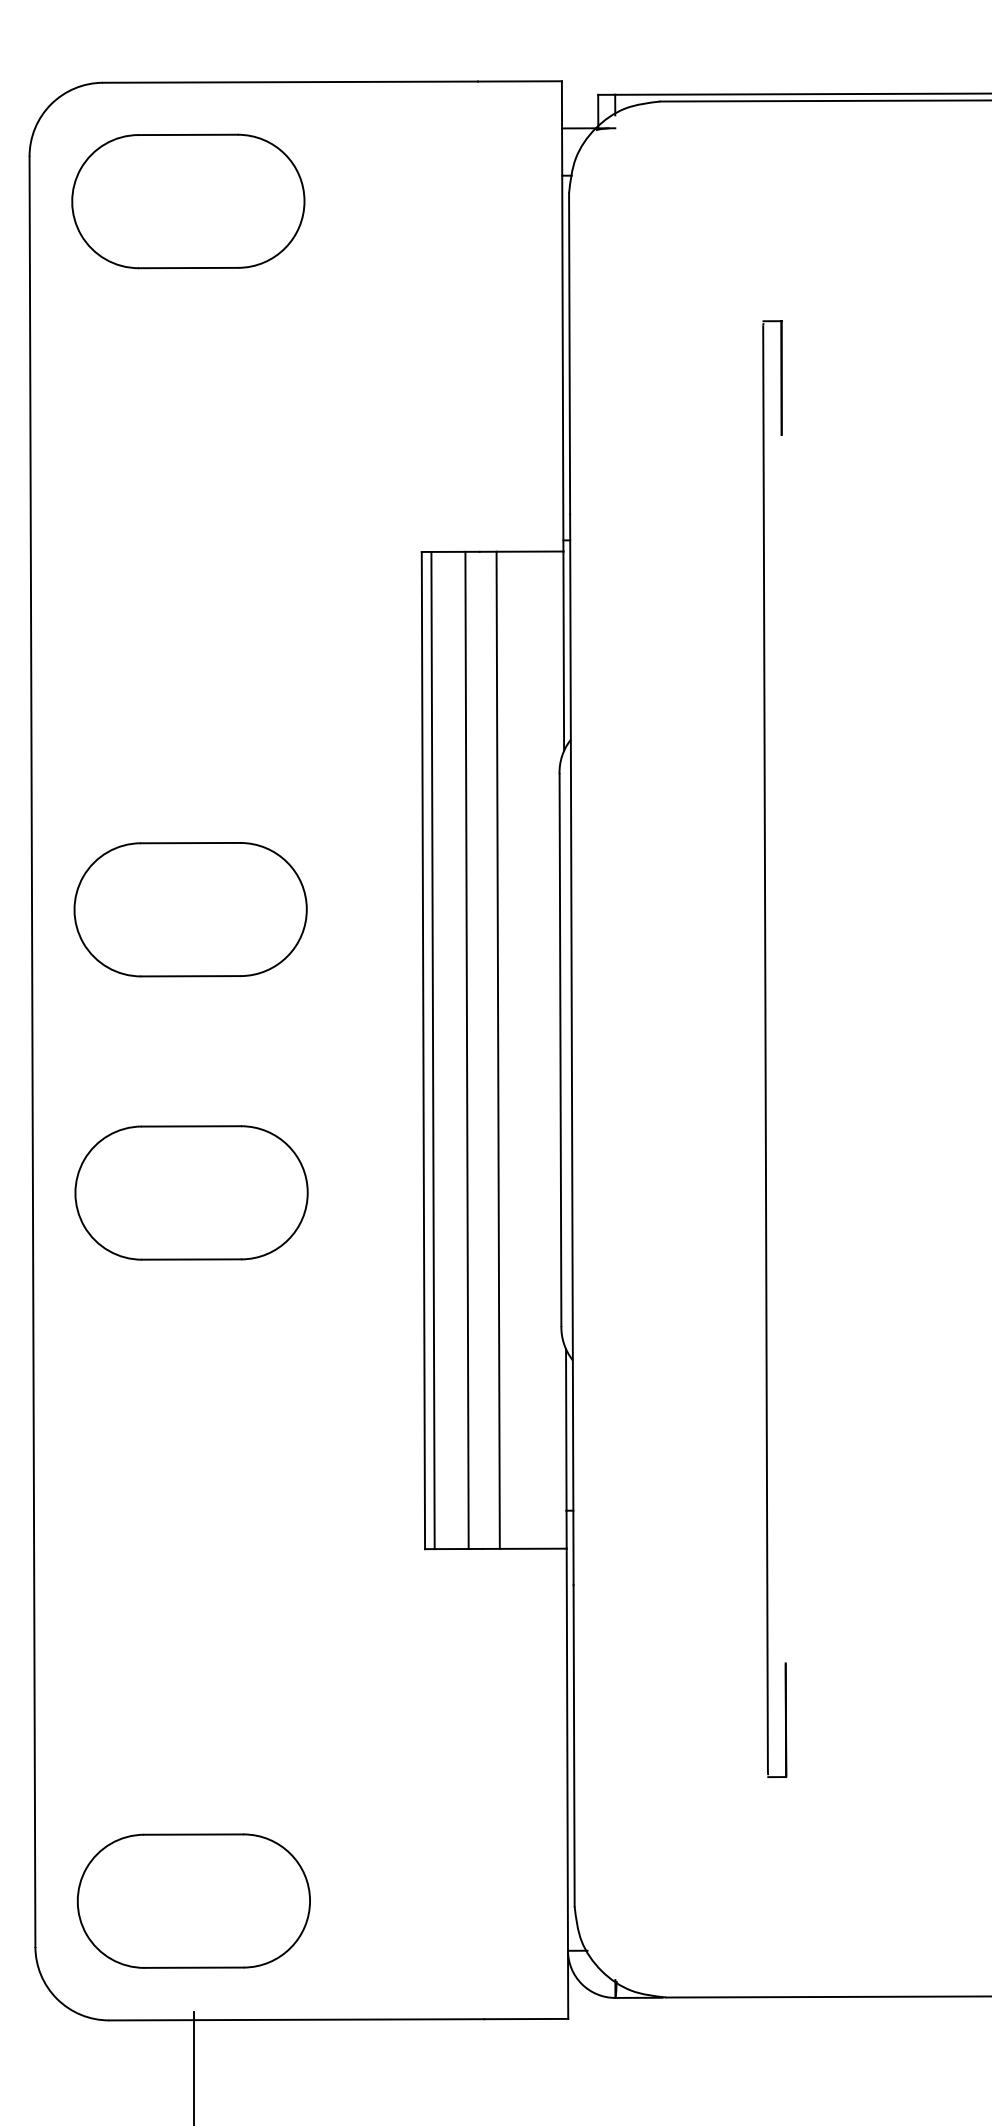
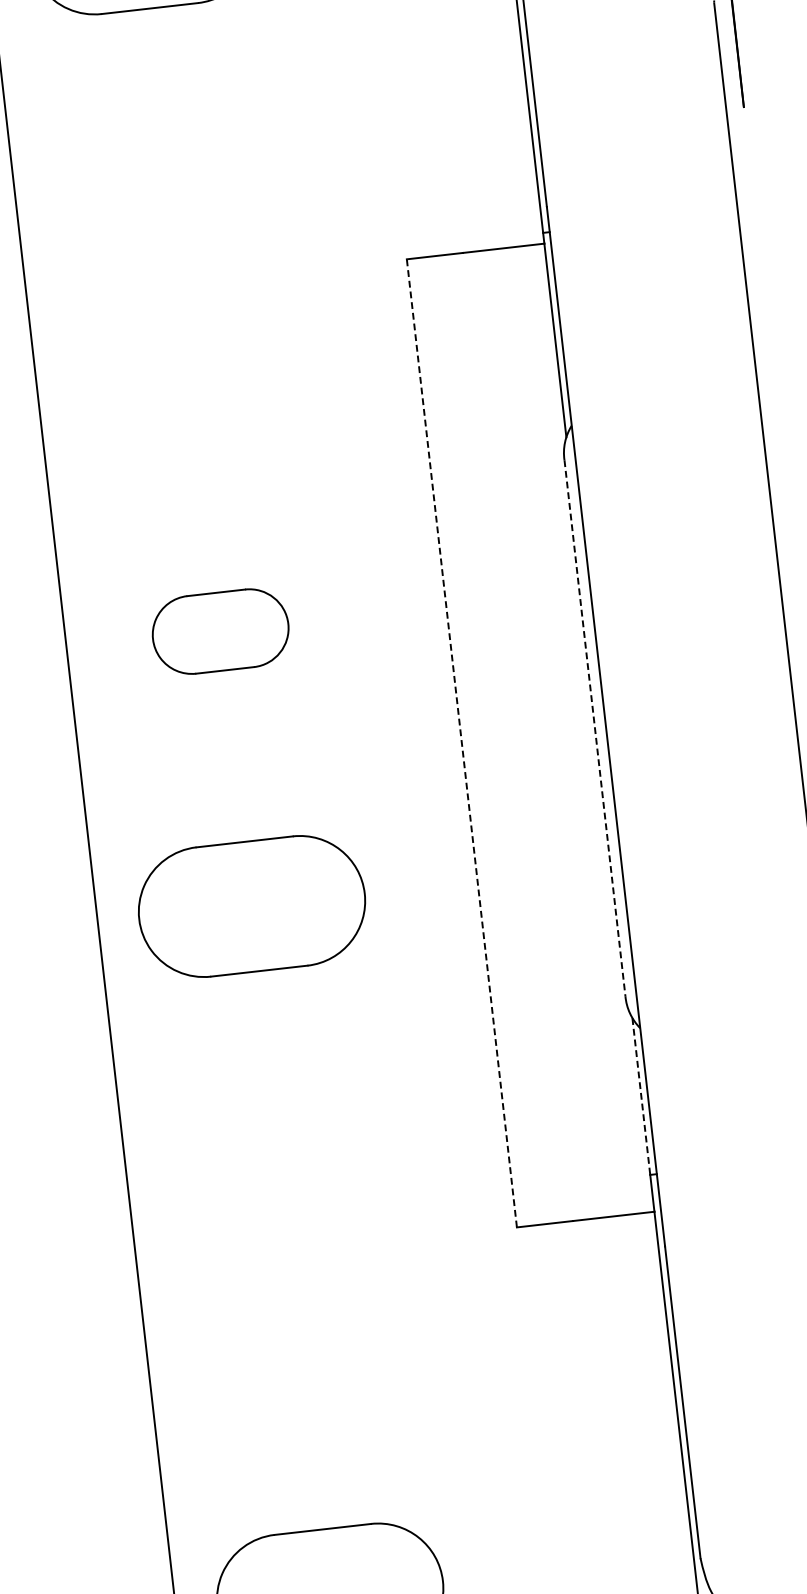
part: (190, 909) -> (220, 631), size x0.6
line: (466, 1049) -> (503, 737), removed
line: (497, 1049) -> (533, 734), removed
line: (423, 1050) -> (461, 743), solid -> dashed
line: (432, 1050) -> (470, 742), removed
line: (560, 1050) -> (595, 728), solid -> dashed
line: (566, 1429) -> (641, 1096), solid -> dashed

